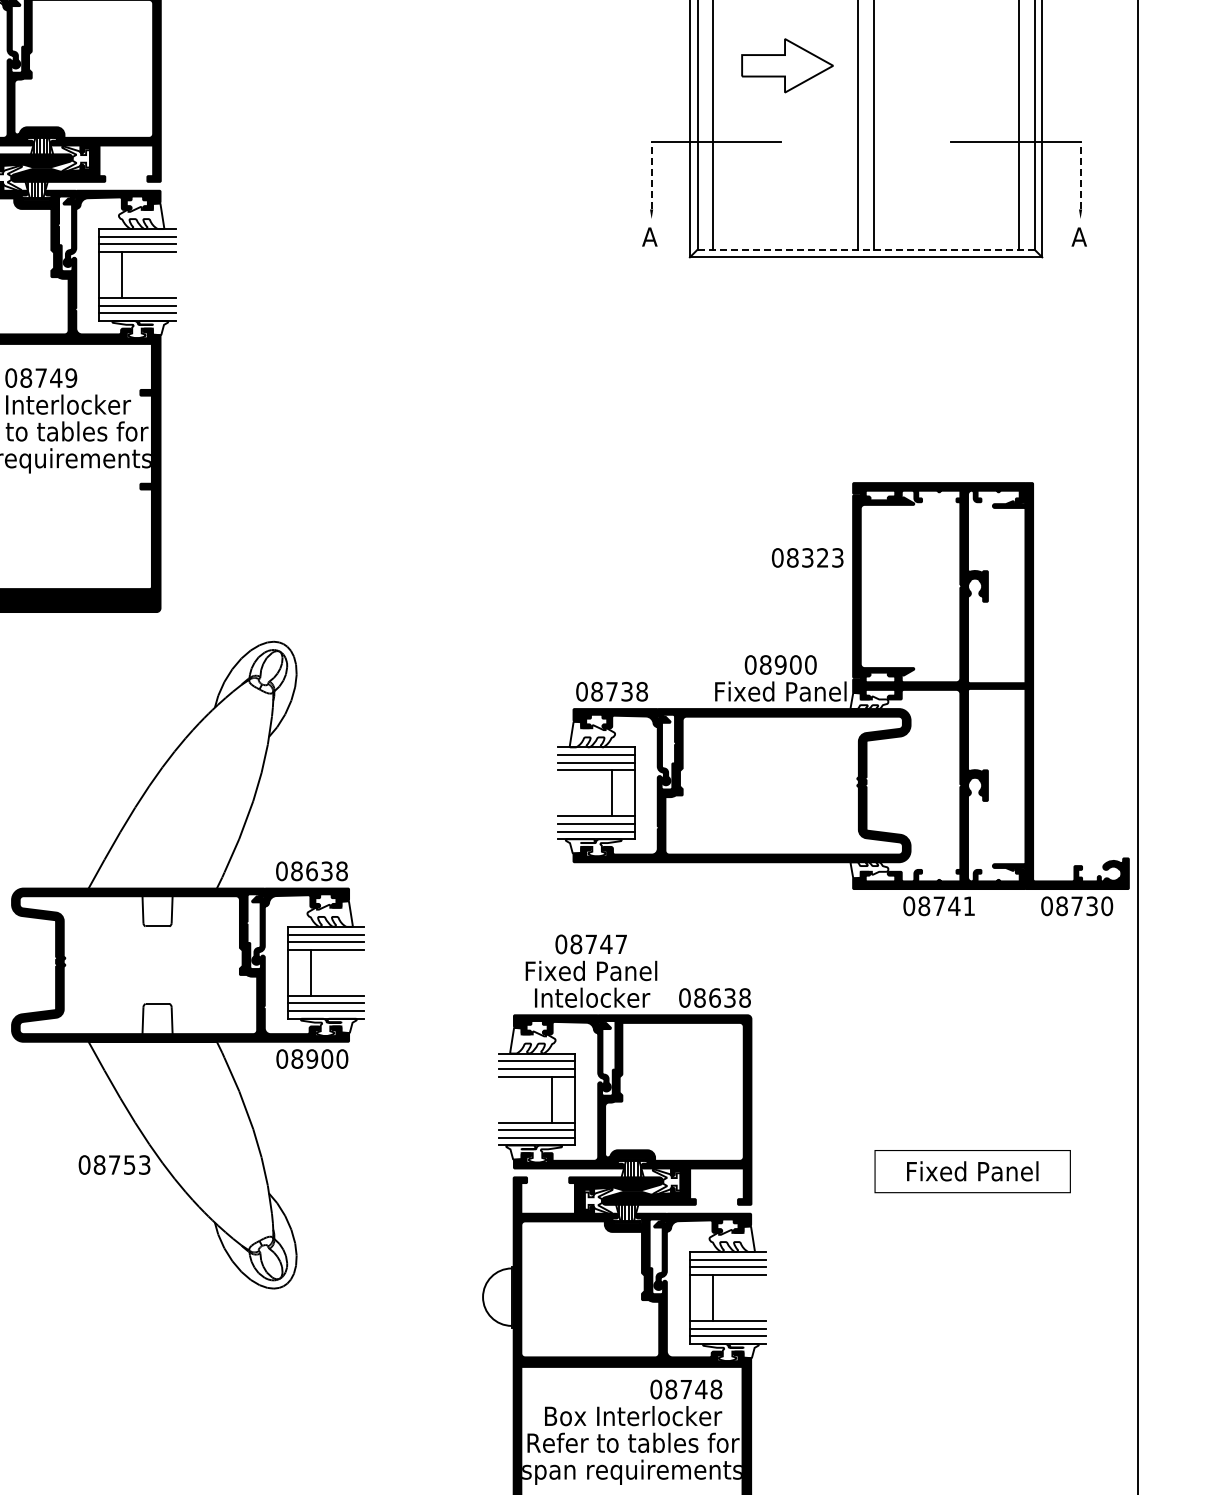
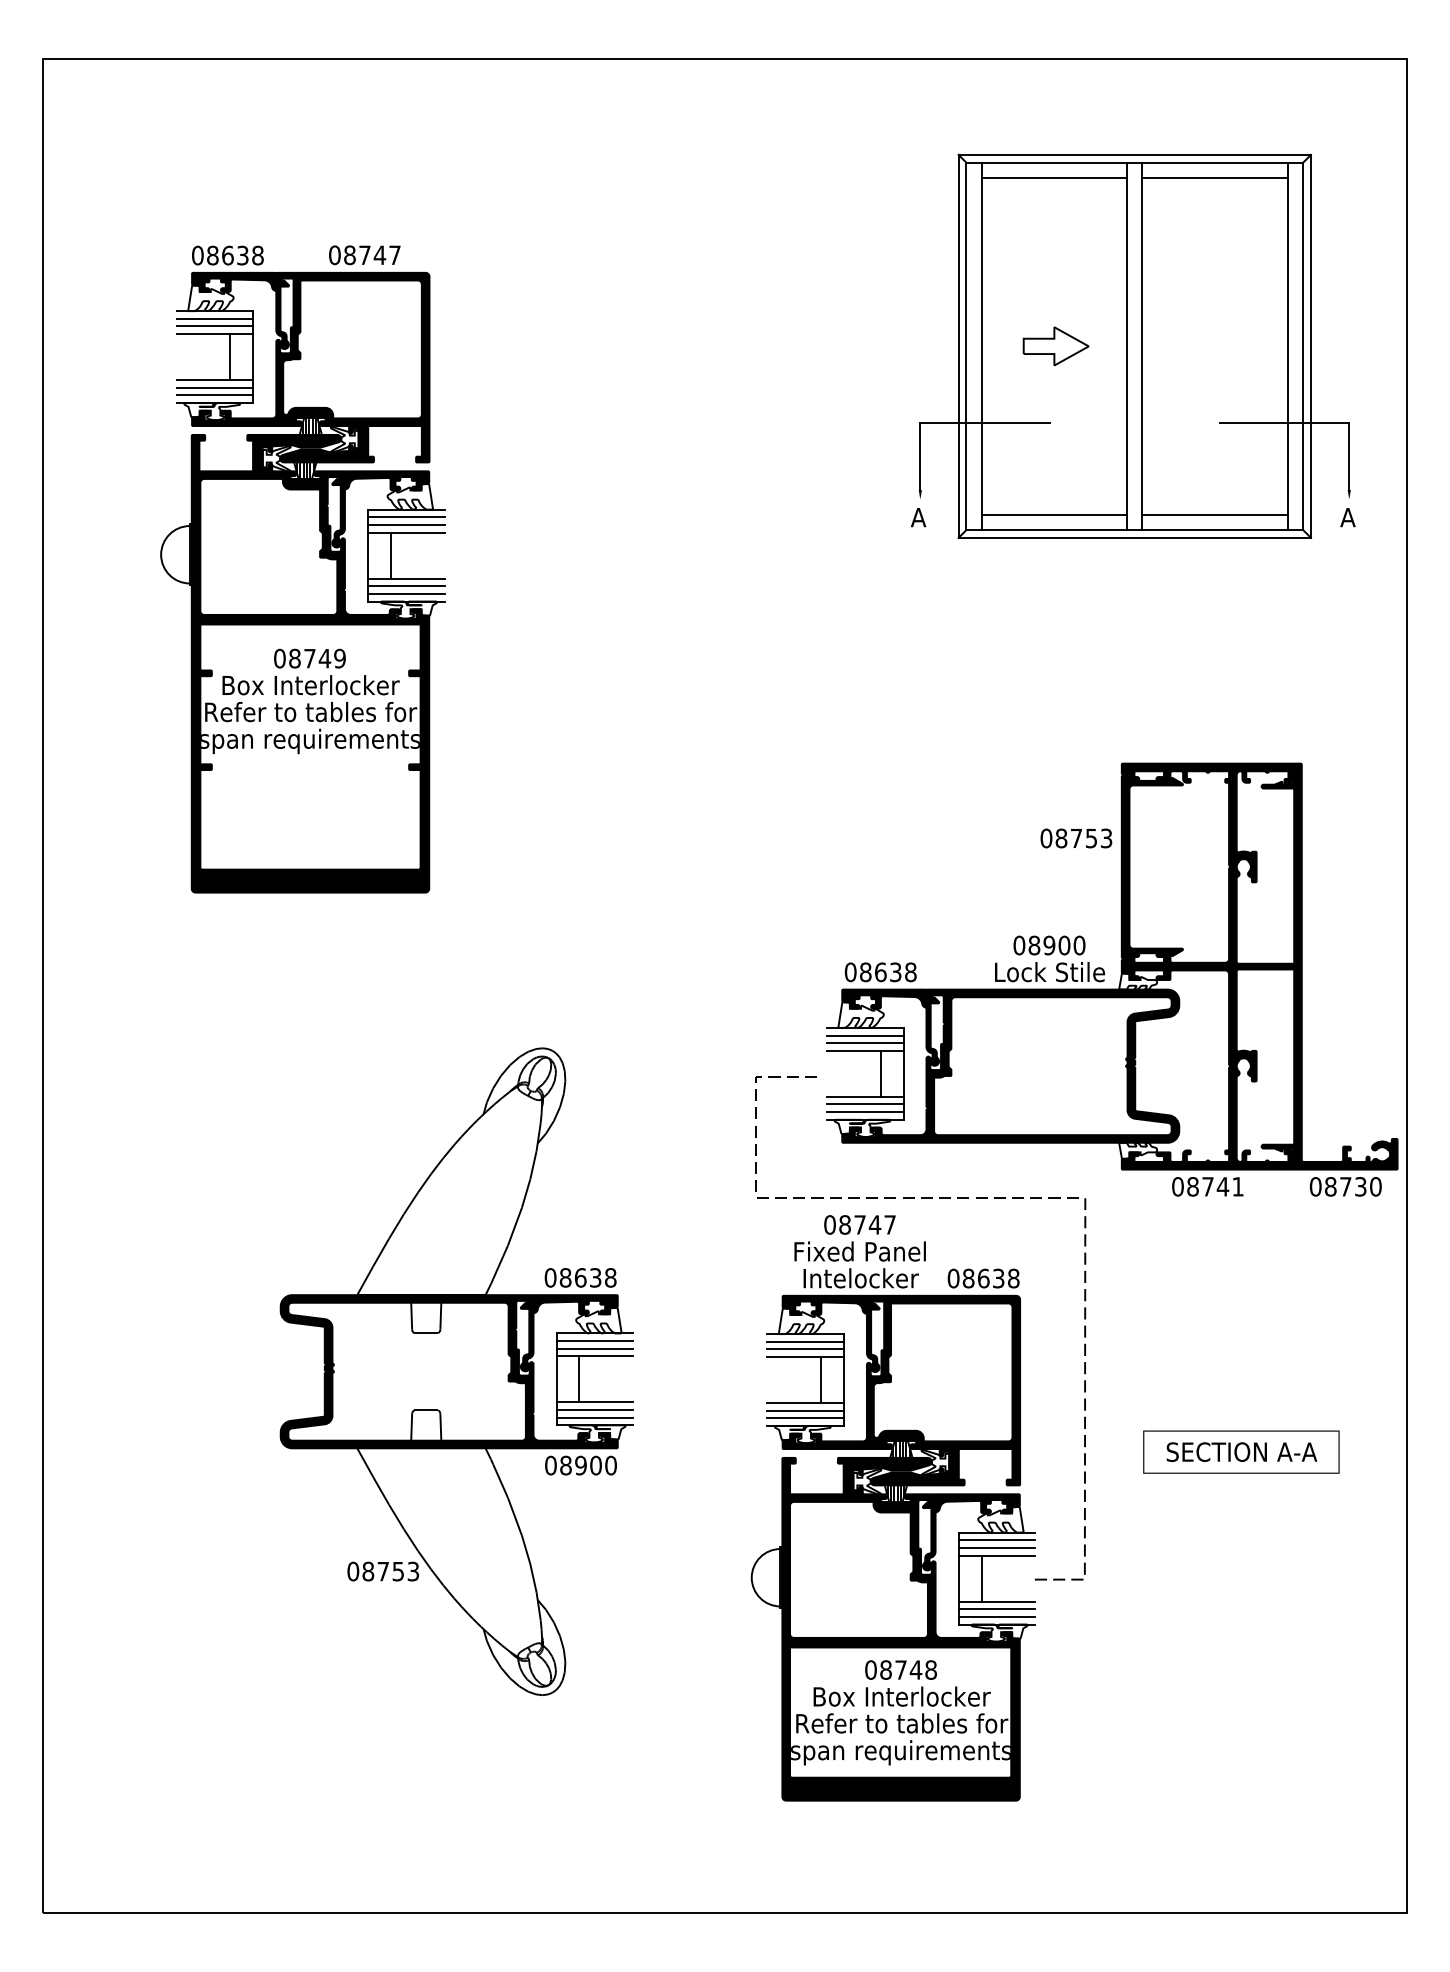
part: (786, 65) -> (1055, 346), size x0.71
line: (651, 175) -> (920, 456), dashed -> solid
line: (1080, 175) -> (1349, 456), dashed -> solid
line: (785, 233) -> (1054, 514), added
line: (945, 233) -> (1214, 514), added
line: (865, 249) -> (1134, 530), dashed -> solid
text: (814, 557) -> (1083, 838), 08323 -> 08753
text: (611, 691) -> (880, 972), 08738 -> 08638
text: (780, 691) -> (1049, 972), Fixed Panel -> Lock Stile
curve: (652, 917) -> (921, 1198), added
part: (187, 964) -> (456, 1371), moved
text: (972, 1170) -> (1241, 1451), Fixed Panel -> SECTION A-A
text: (685, 1388) -> (900, 1669), moved

